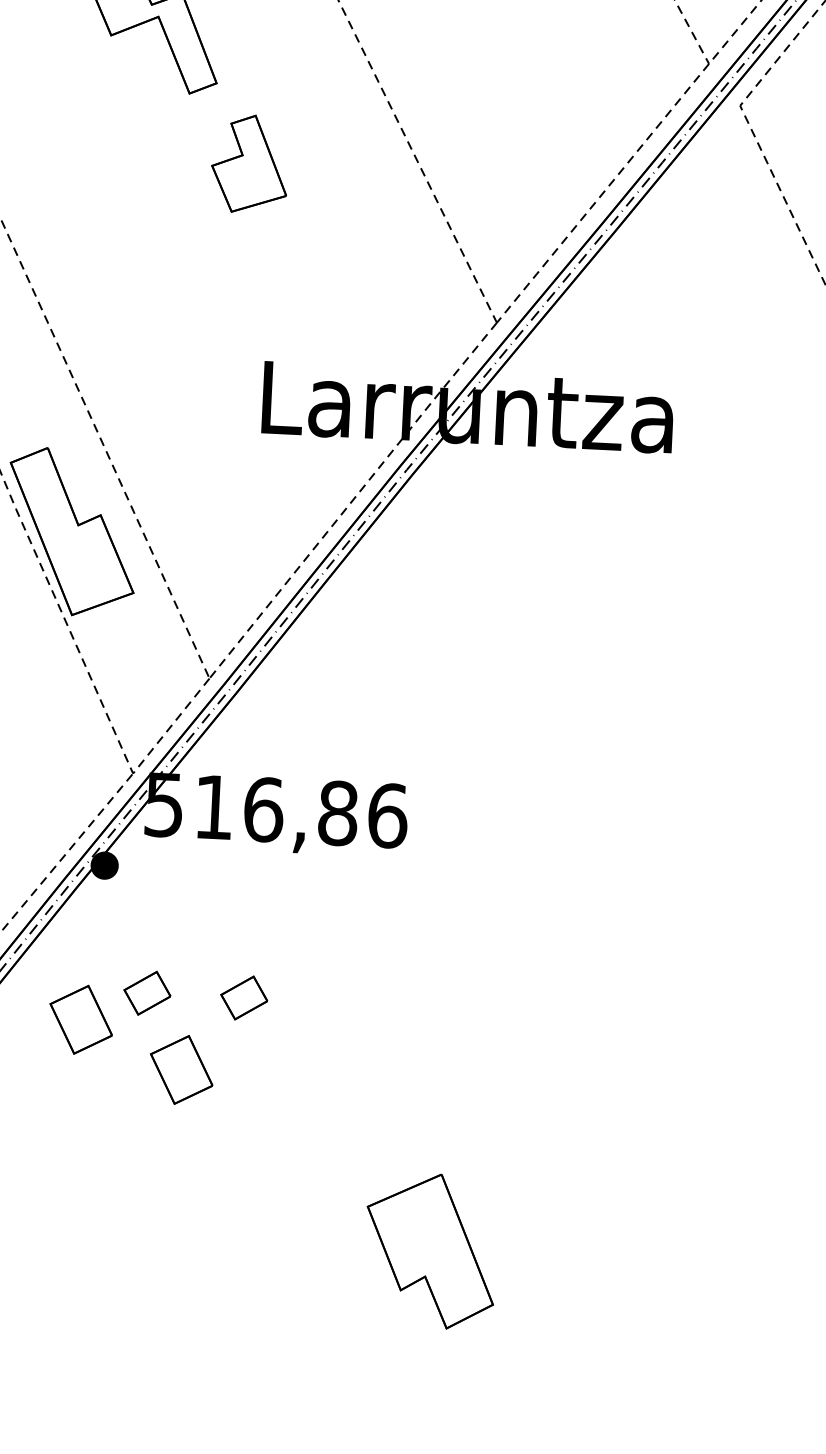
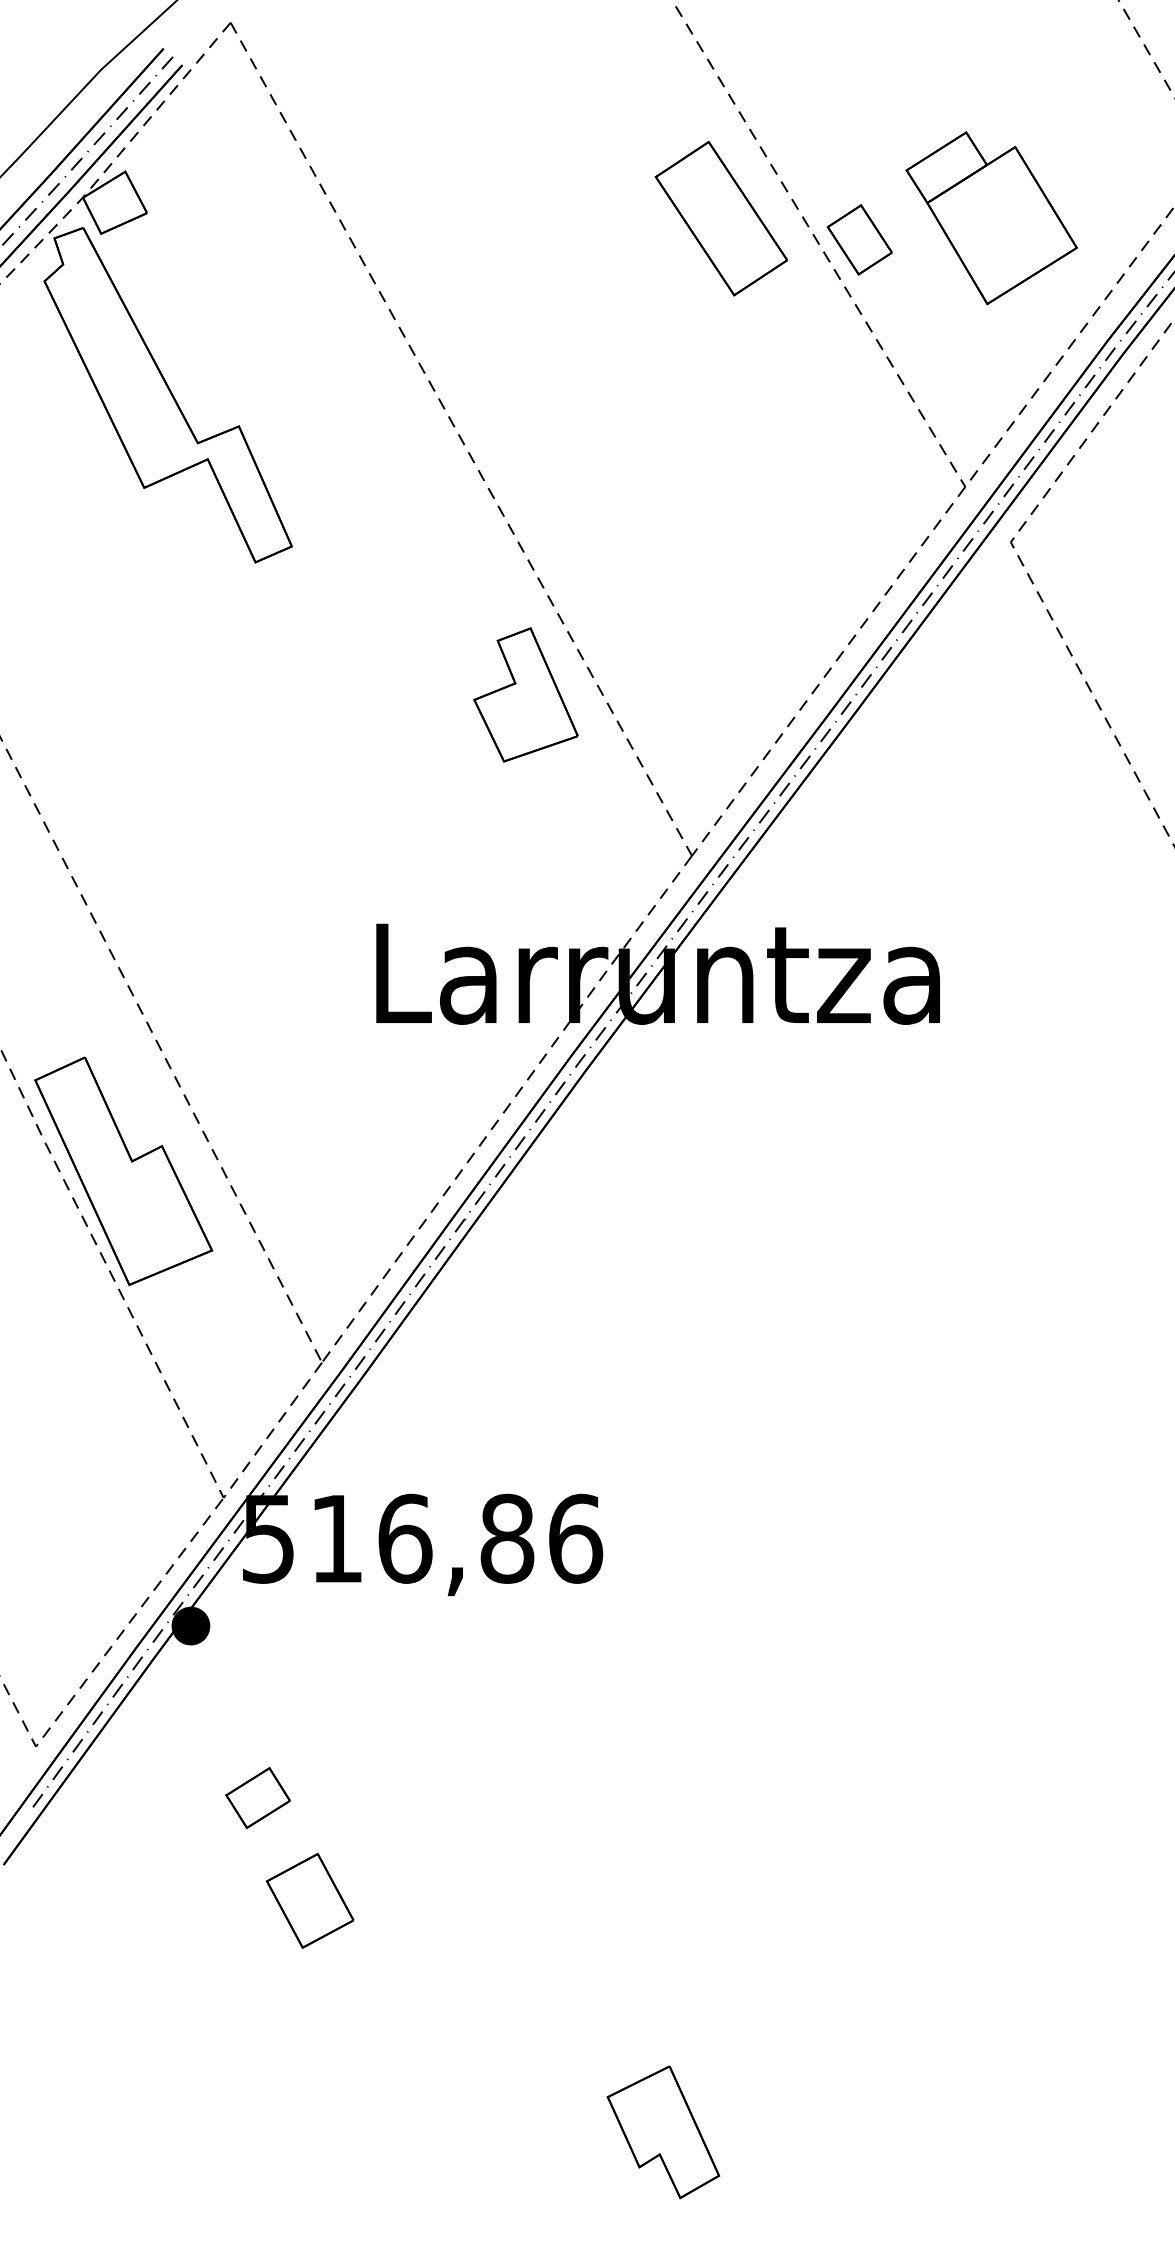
part: (249, 163) -> (525, 694), moved
part: (243, 998) -> (390, 1798), removed
part: (81, 1019) -> (169, 1838), removed
part: (430, 1251) -> (663, 2132), size x0.62

